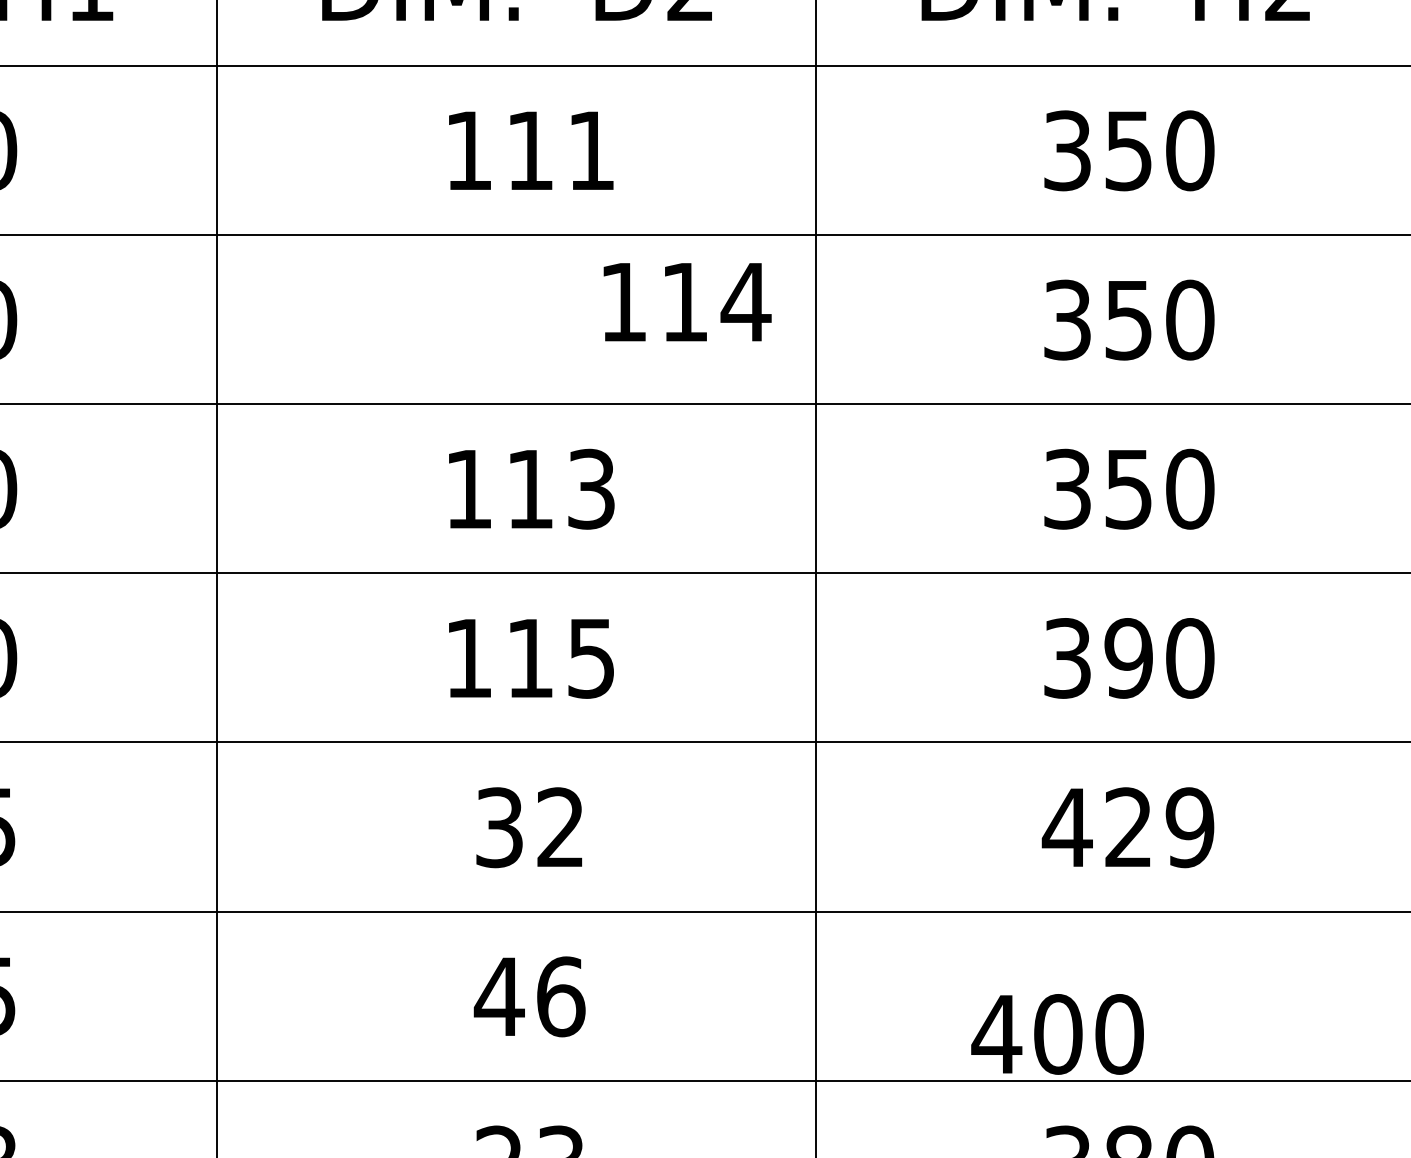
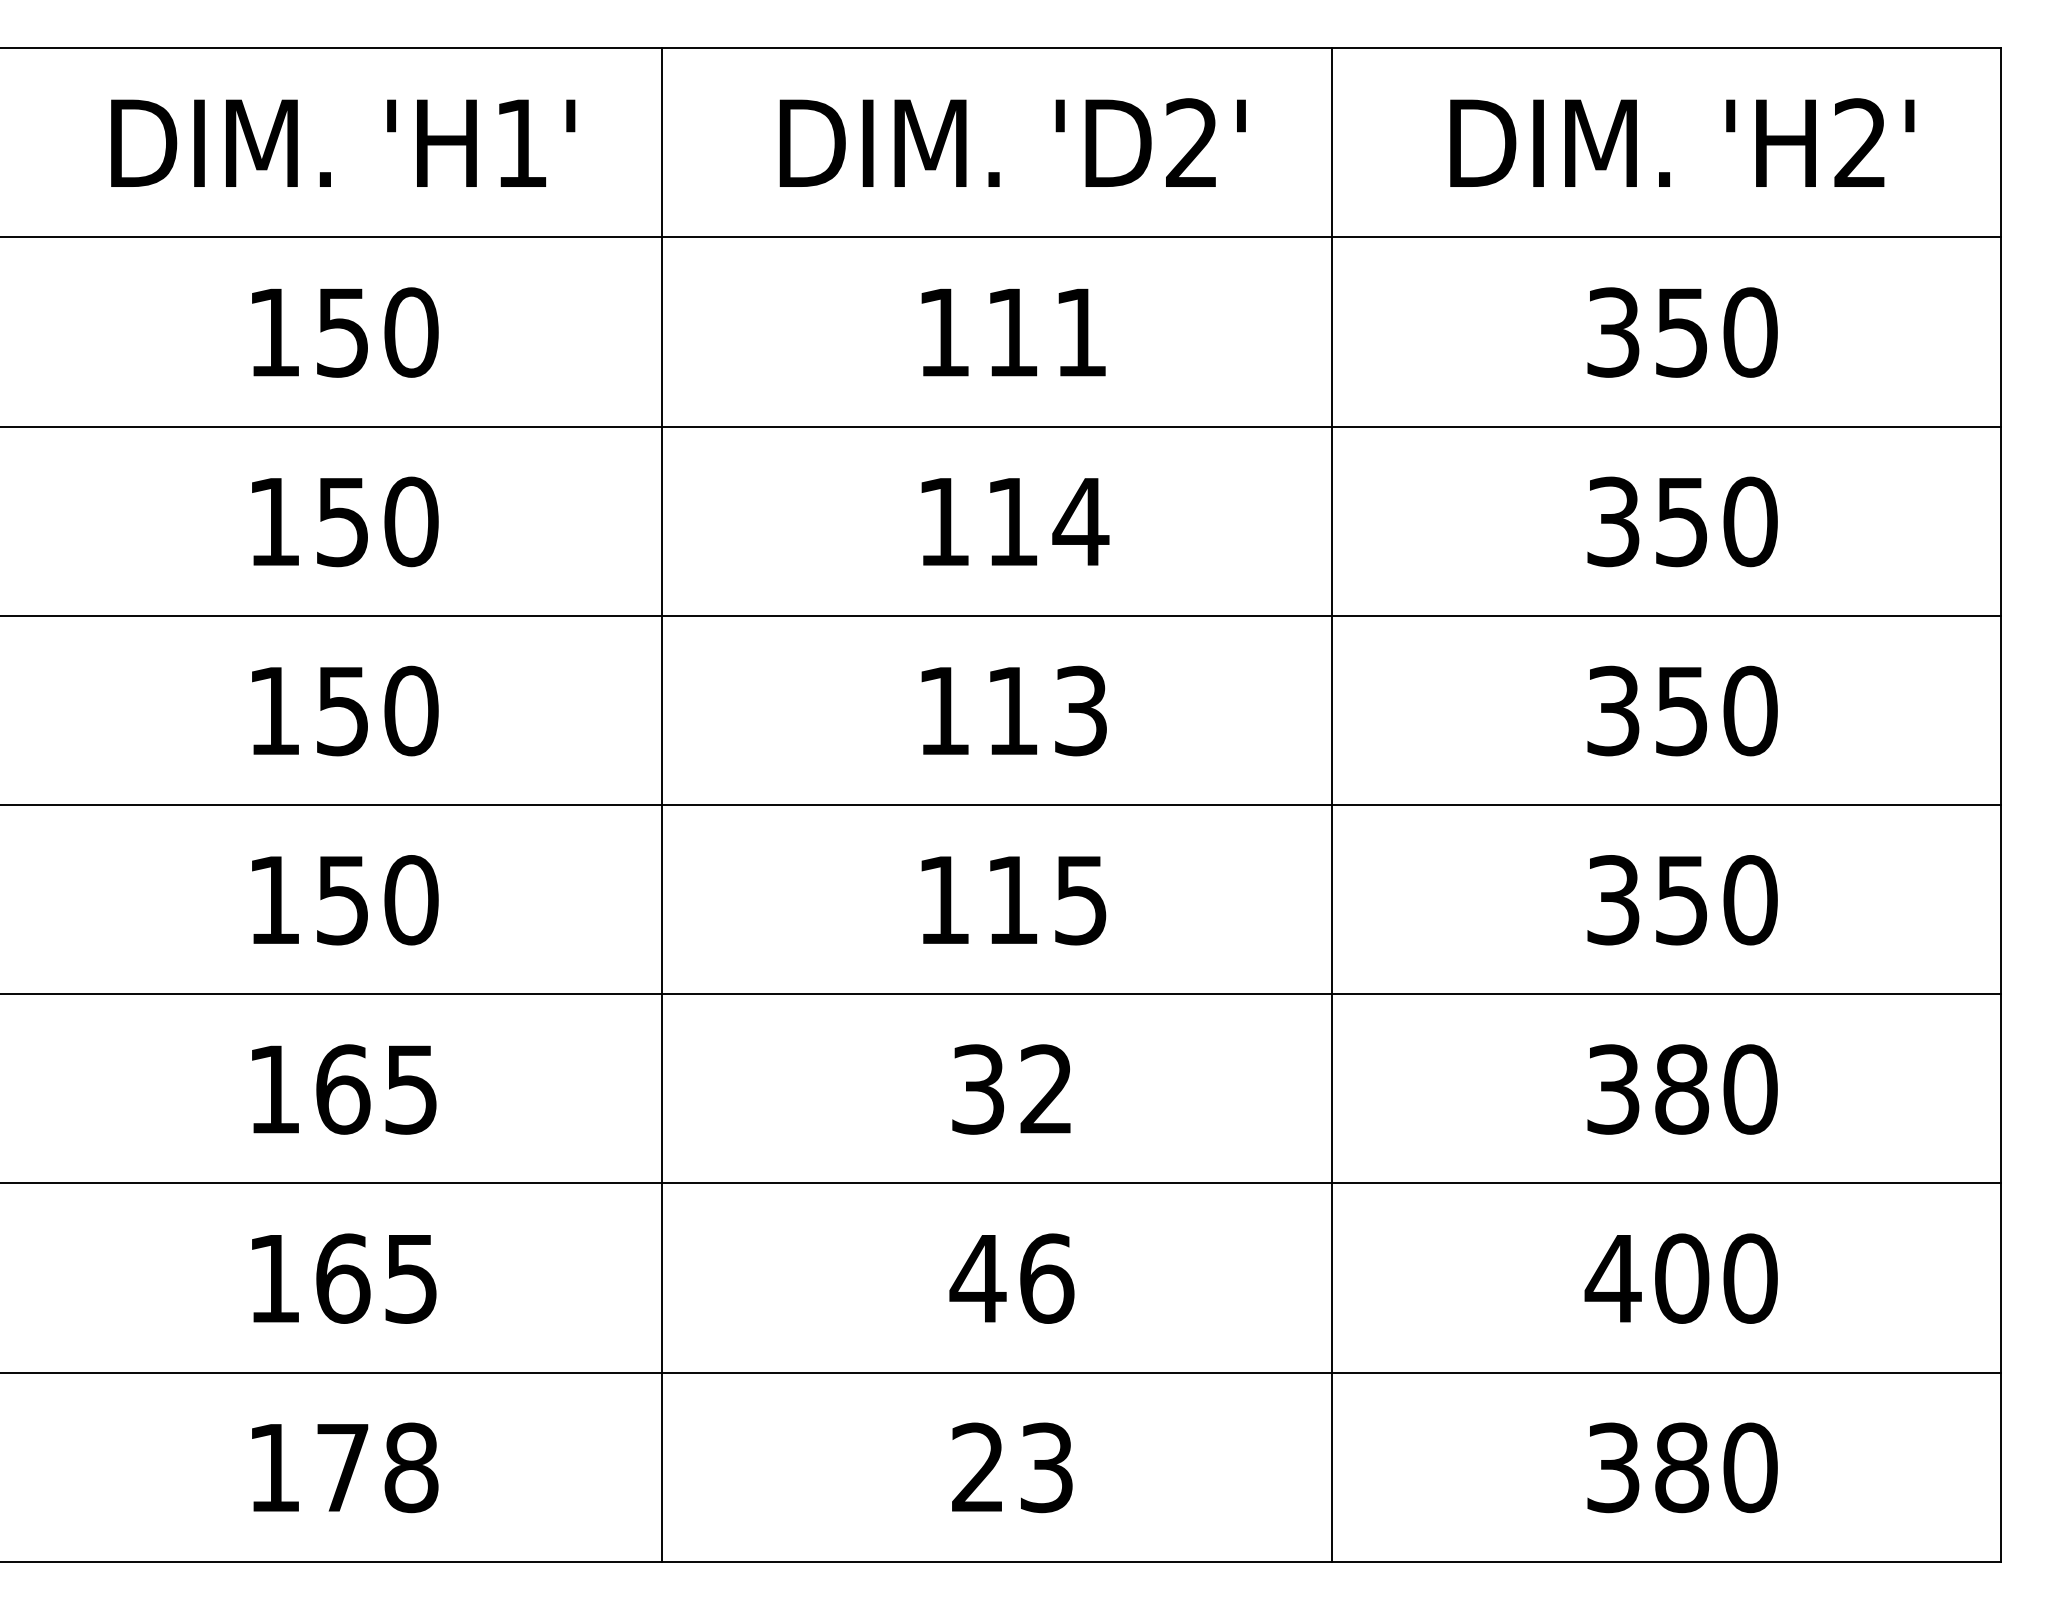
text: (687, 301) -> (1015, 521), moved
text: (1128, 658) -> (1681, 900), 390 -> 350
text: (1127, 827) -> (1680, 1089), 429 -> 380
text: (1056, 1034) -> (1680, 1278), moved

